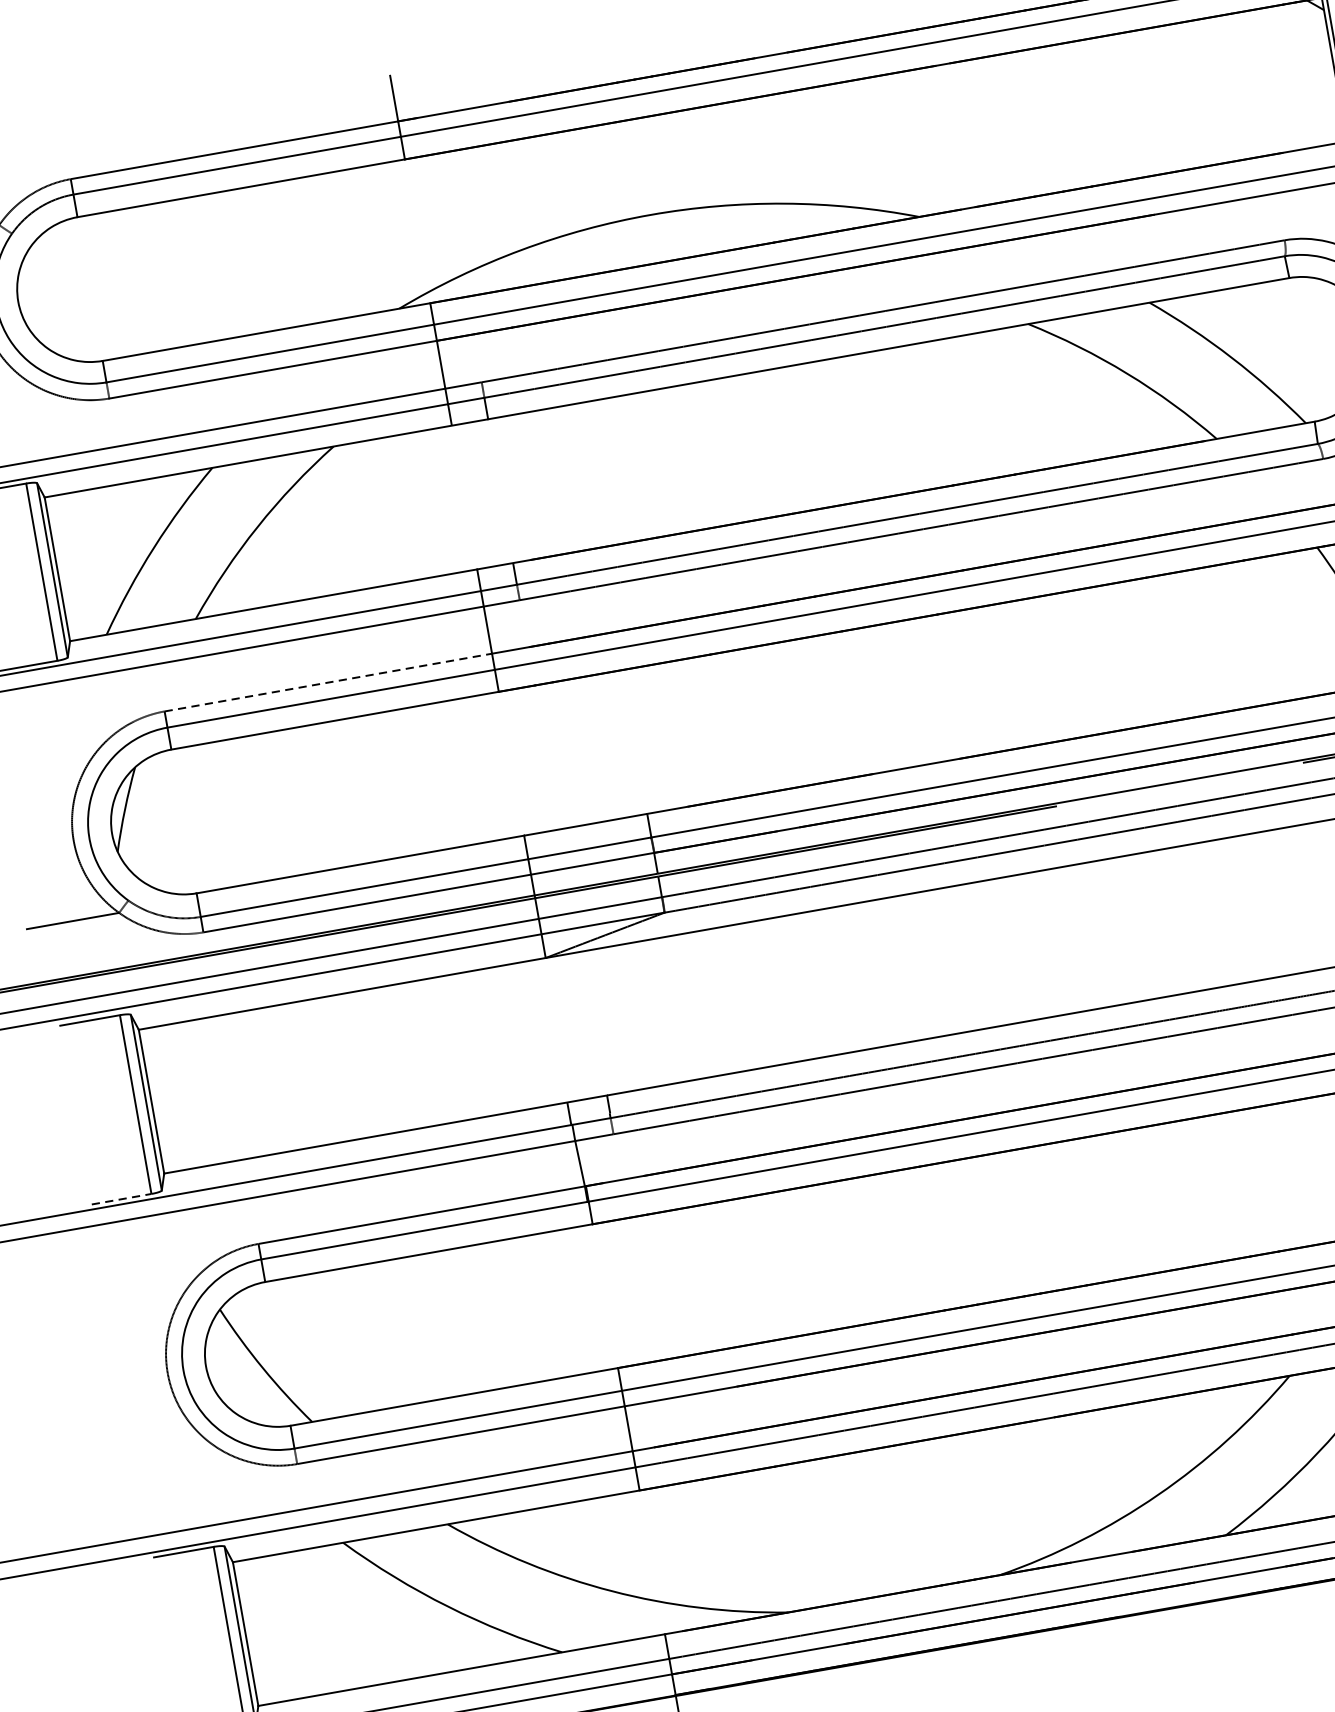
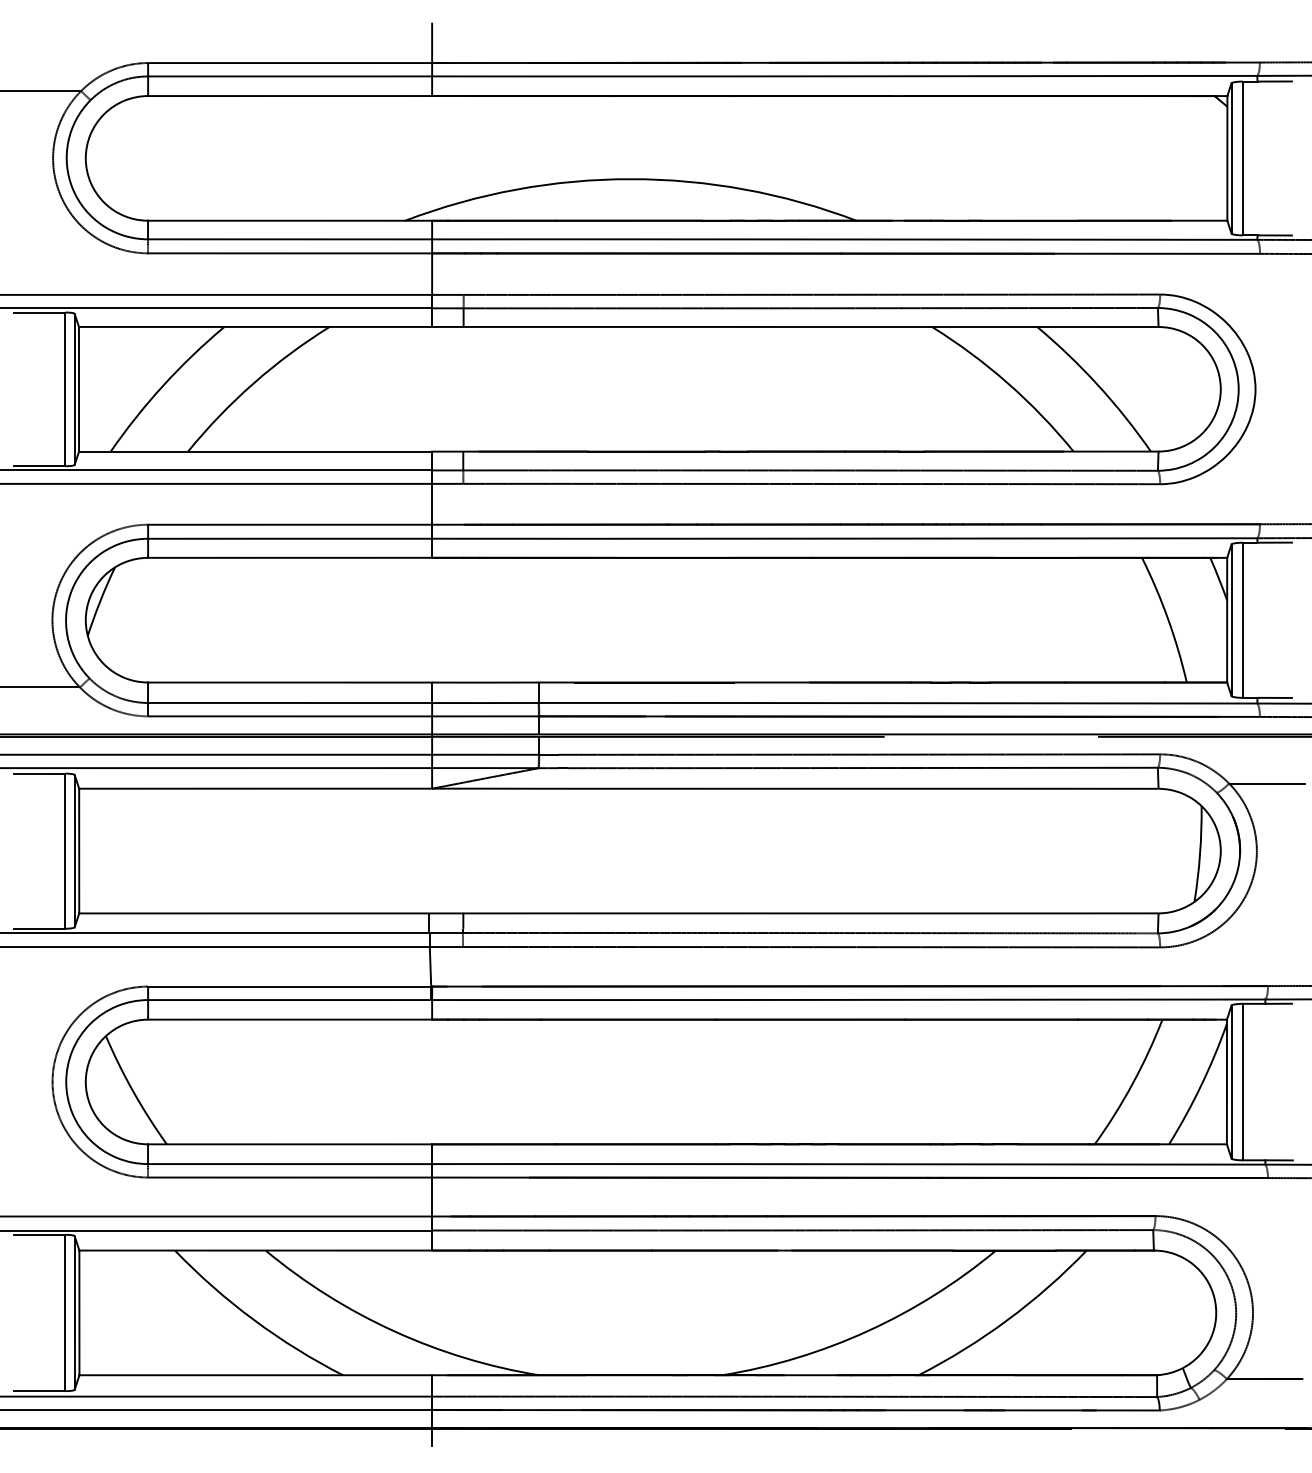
line: (328, 682) -> (290, 524), dashed -> solid
line: (121, 1199) -> (39, 928), dashed -> solid

